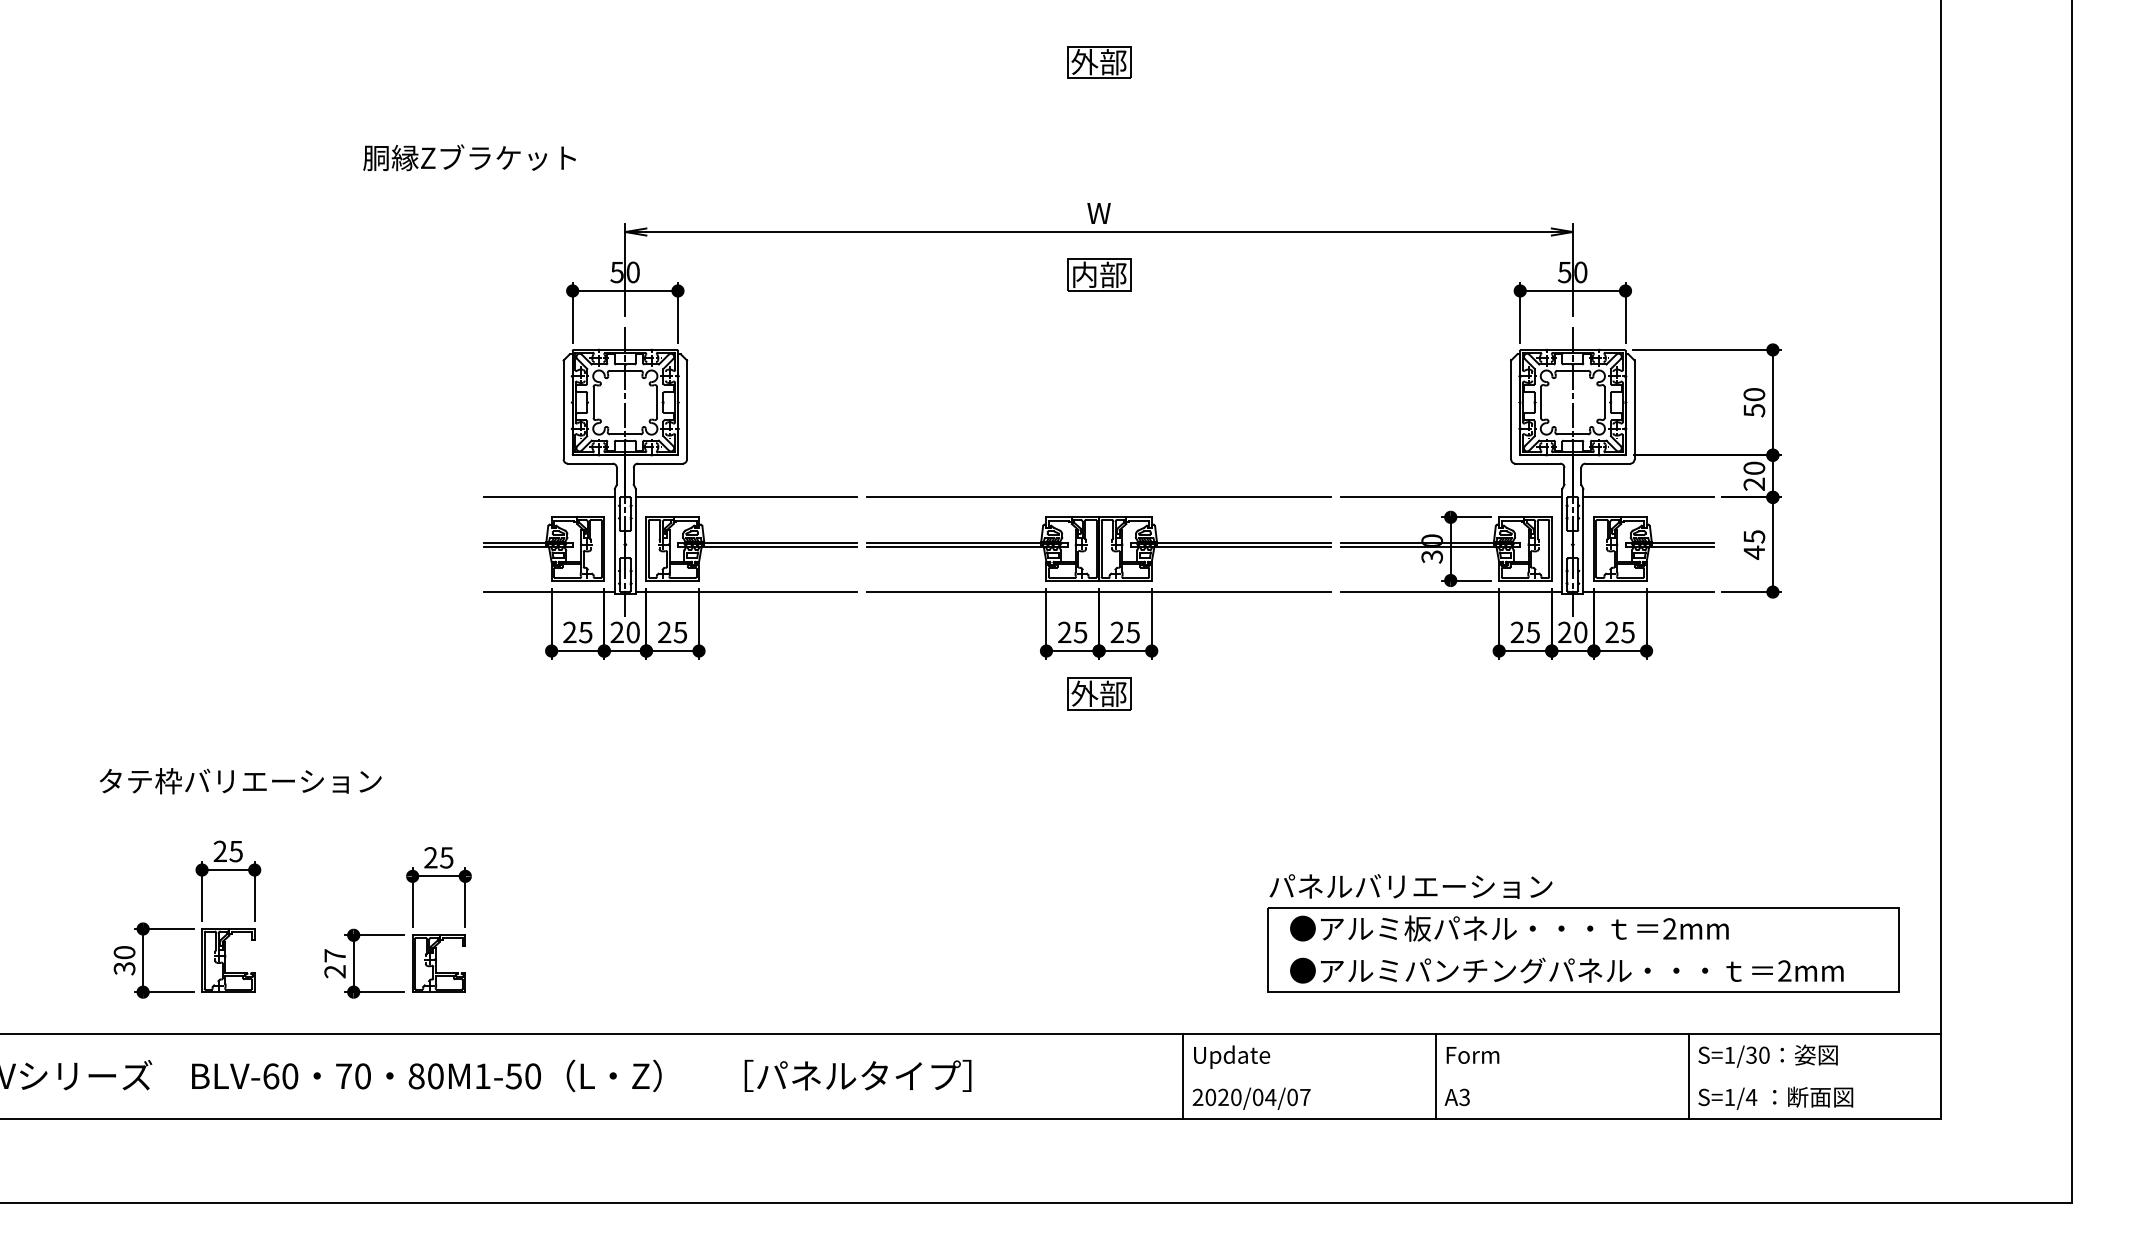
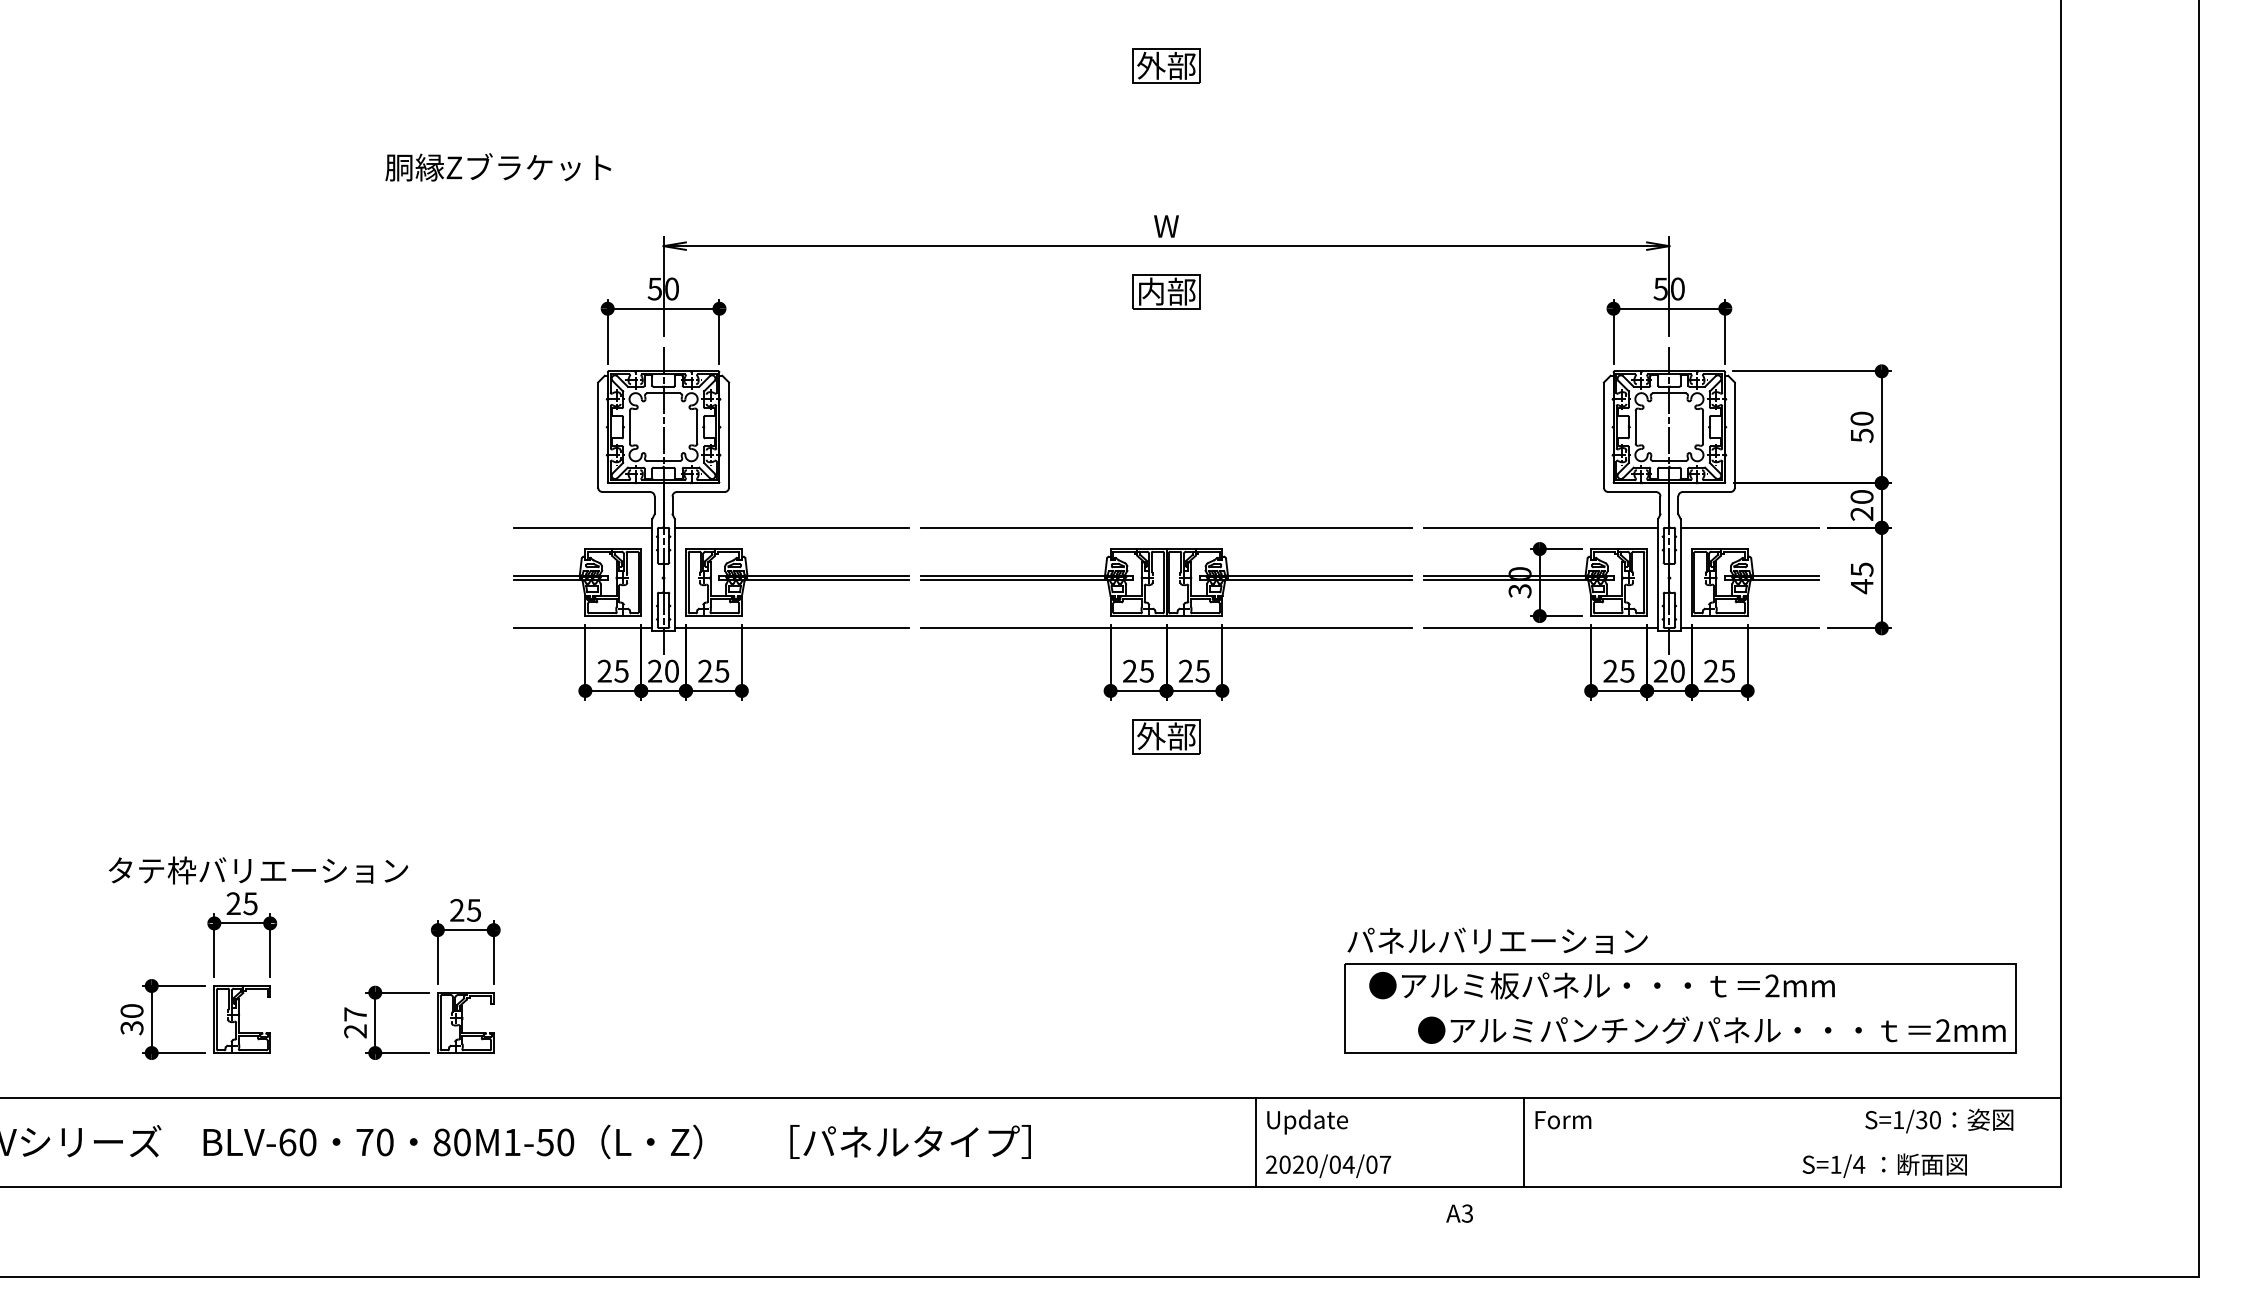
text: (240, 781) -> (258, 870), moved
text: (1566, 970) -> (1711, 1030), moved
text: (1767, 1055) -> (1938, 1120), moved
line: (1688, 1076) -> (1792, 1142), removed
text: (1456, 1097) -> (1458, 1213), moved

